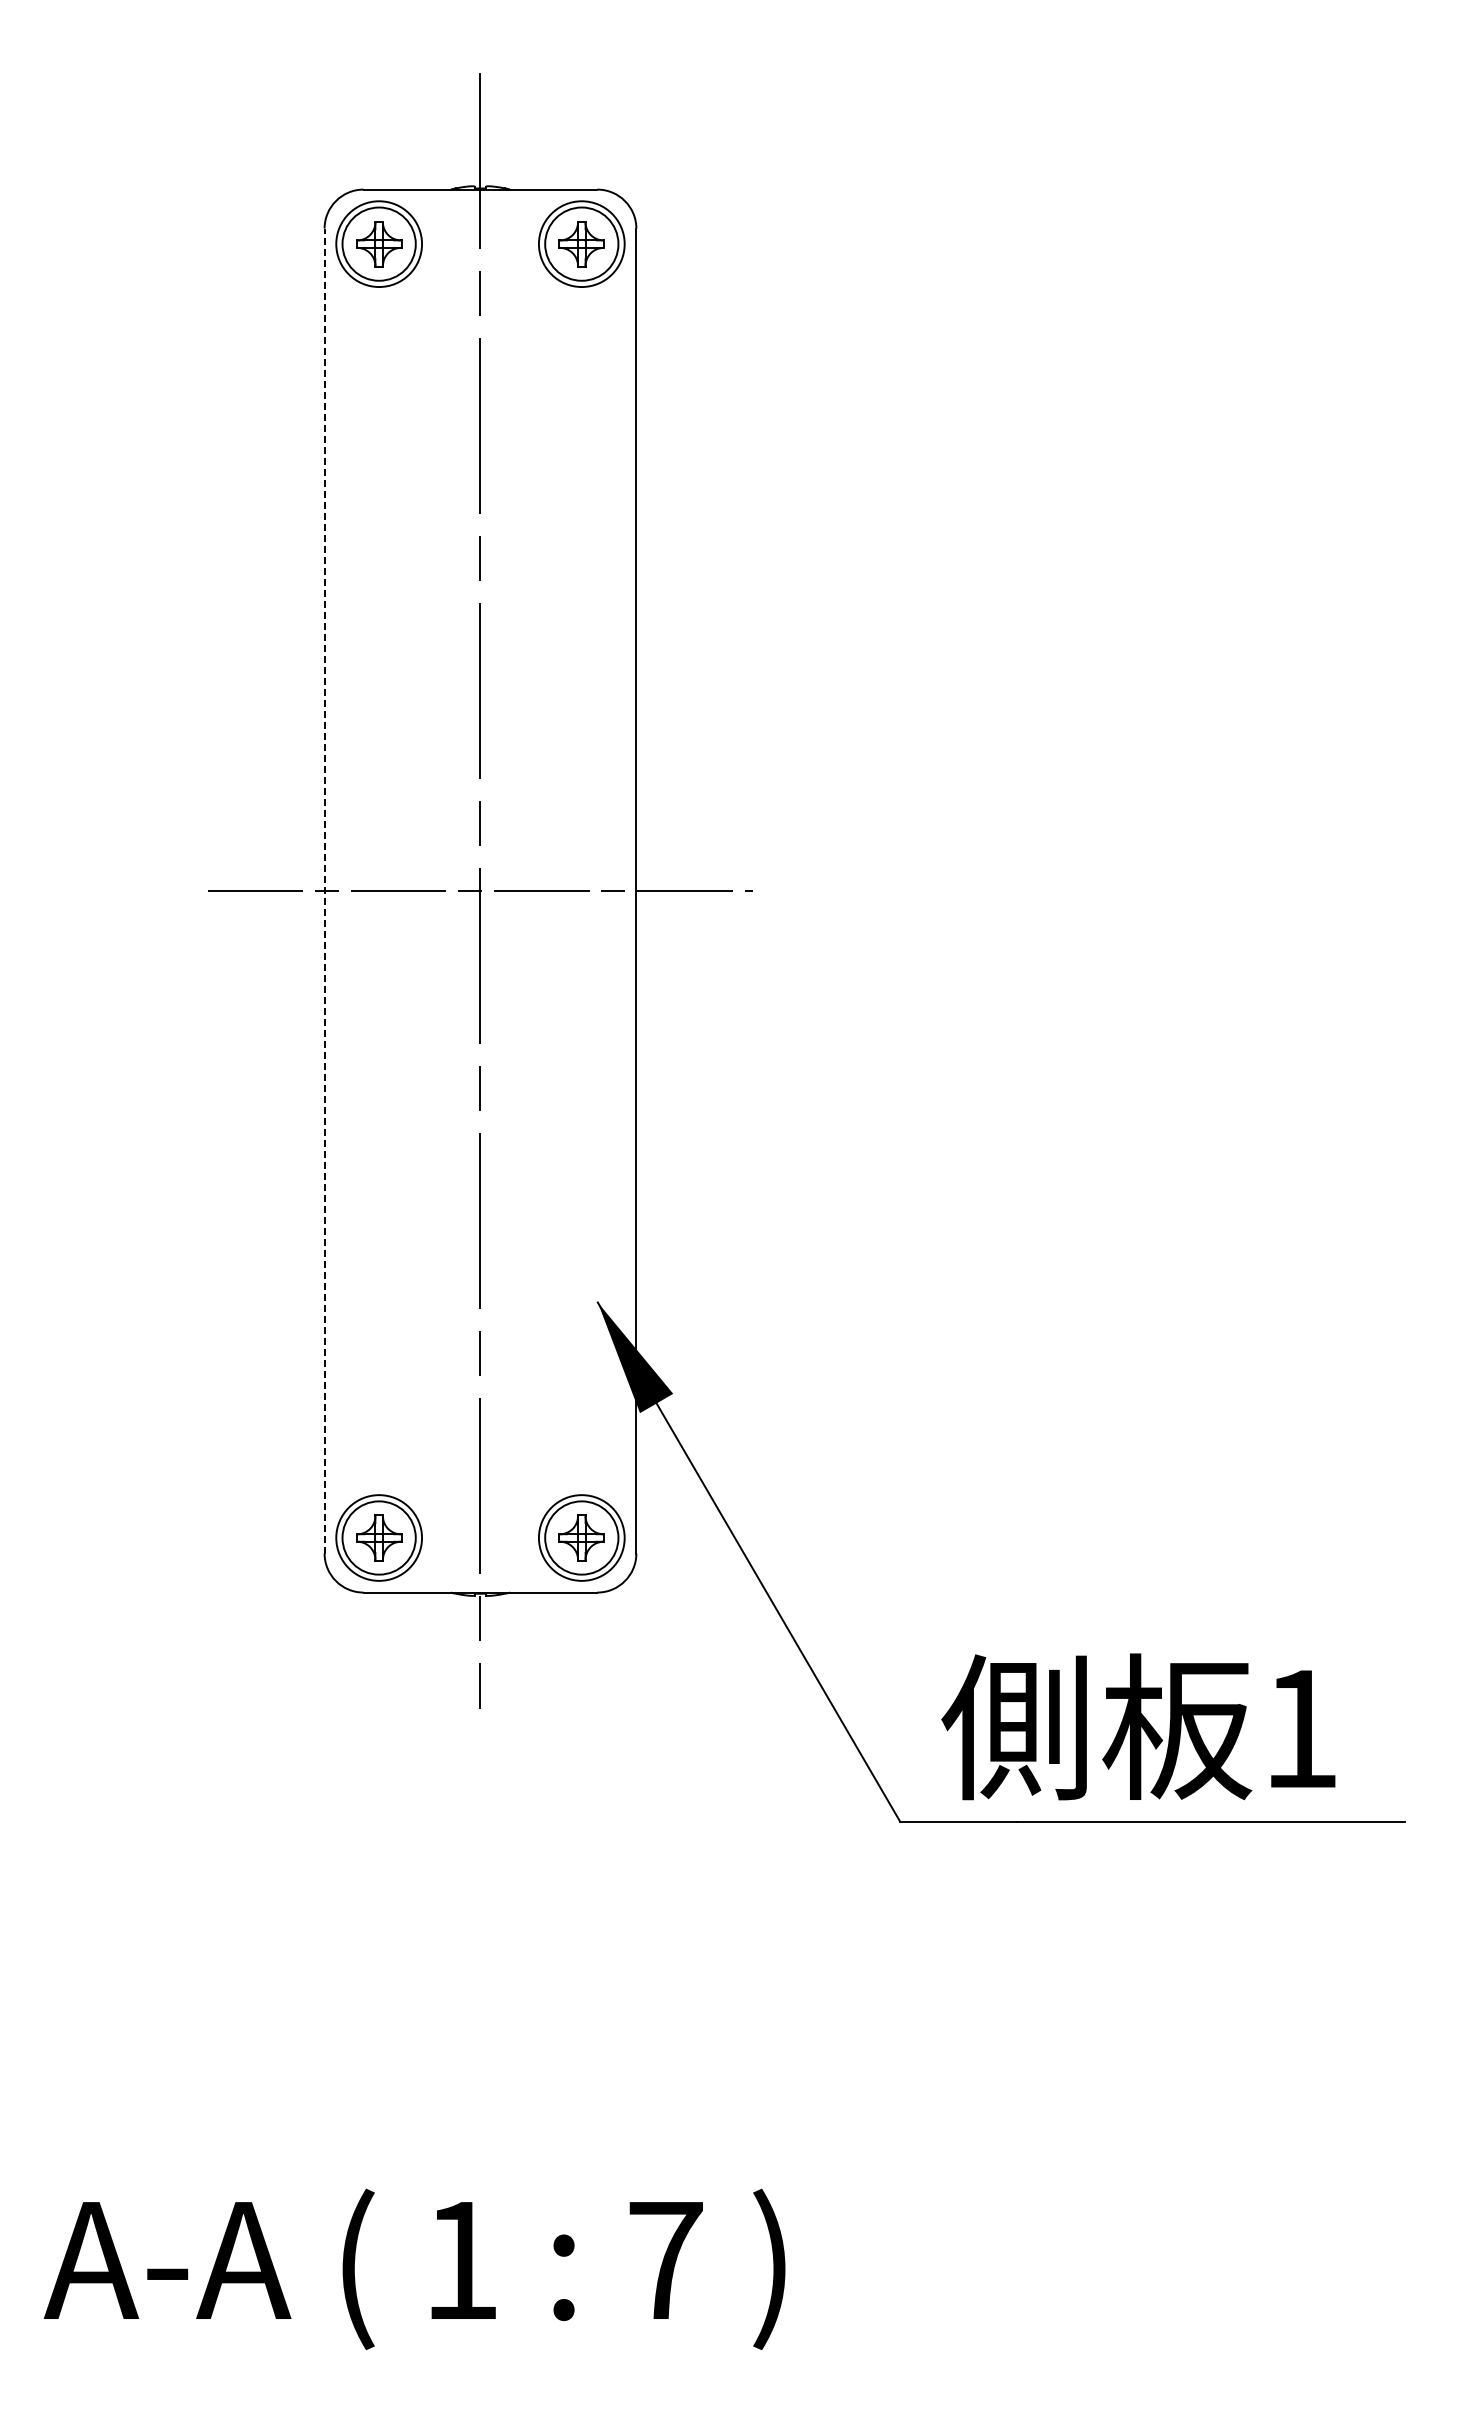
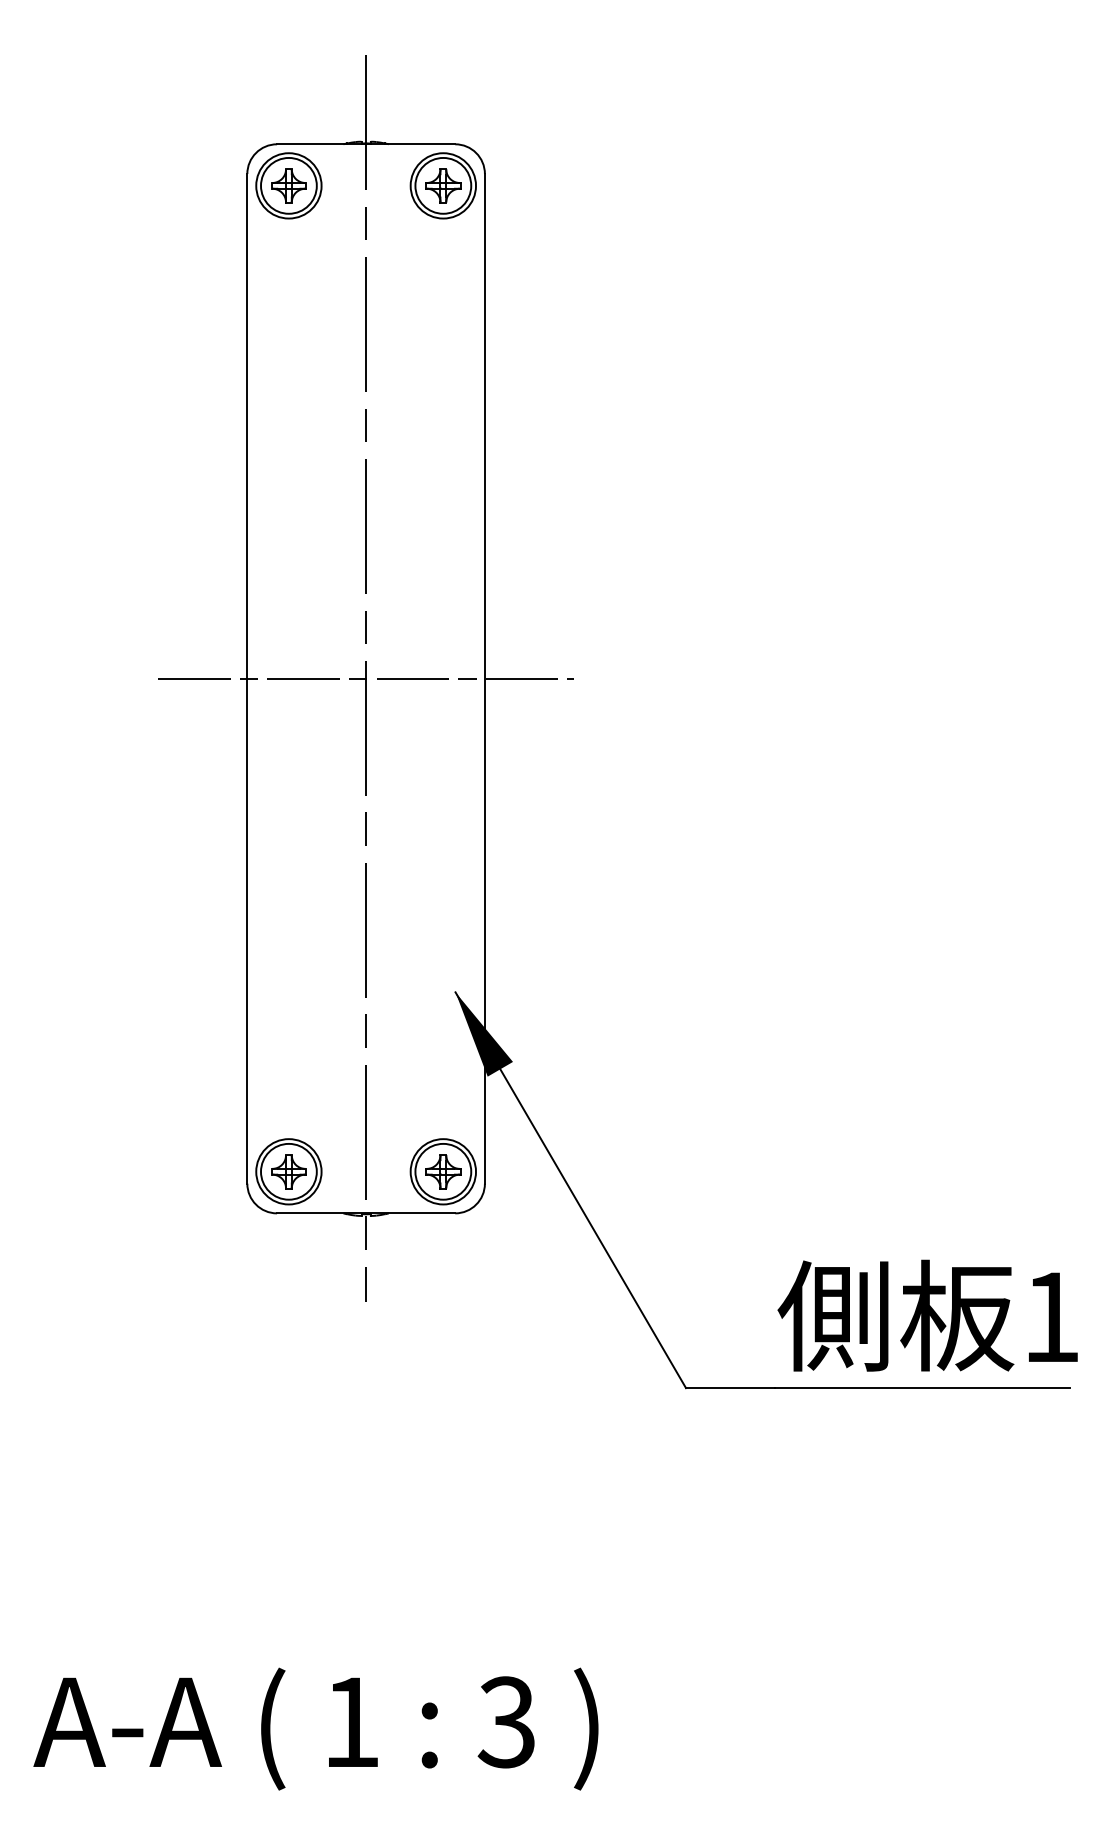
line: (324, 891) -> (247, 679), dashed -> solid
text: (1138, 1726) -> (927, 1315), moved
text: (664, 2260) -> (506, 1722), 7 -> 3

